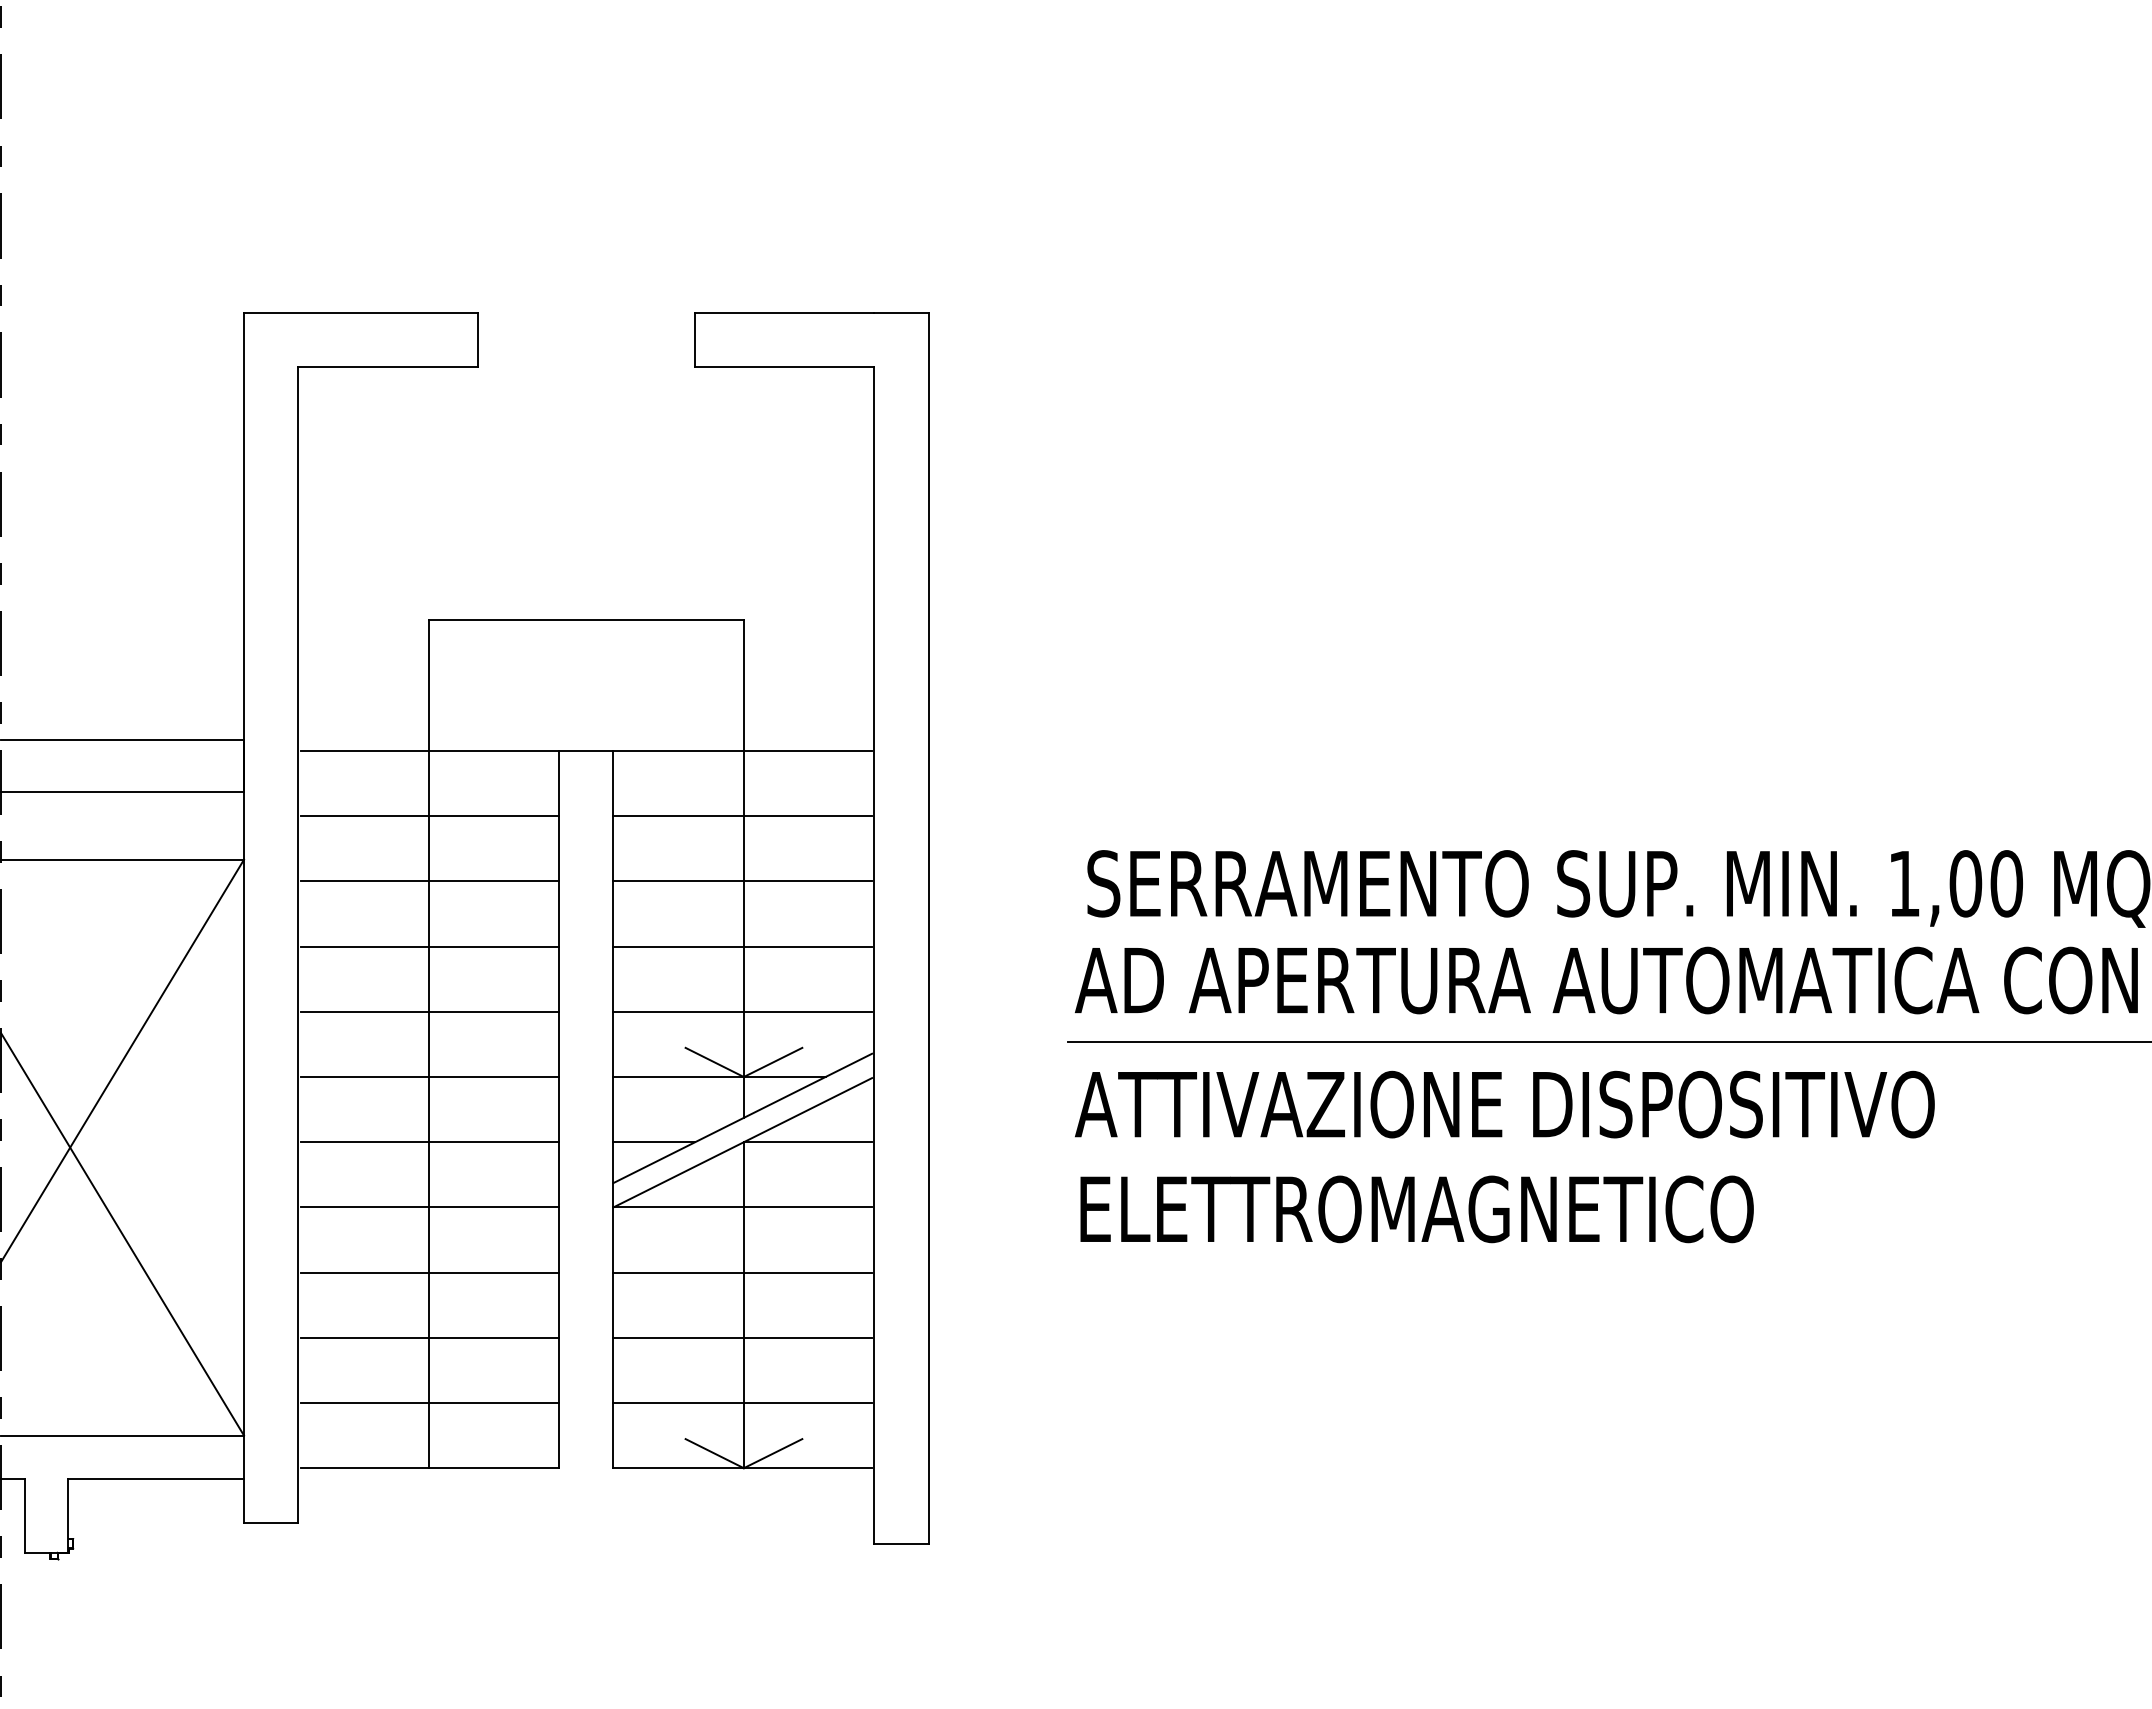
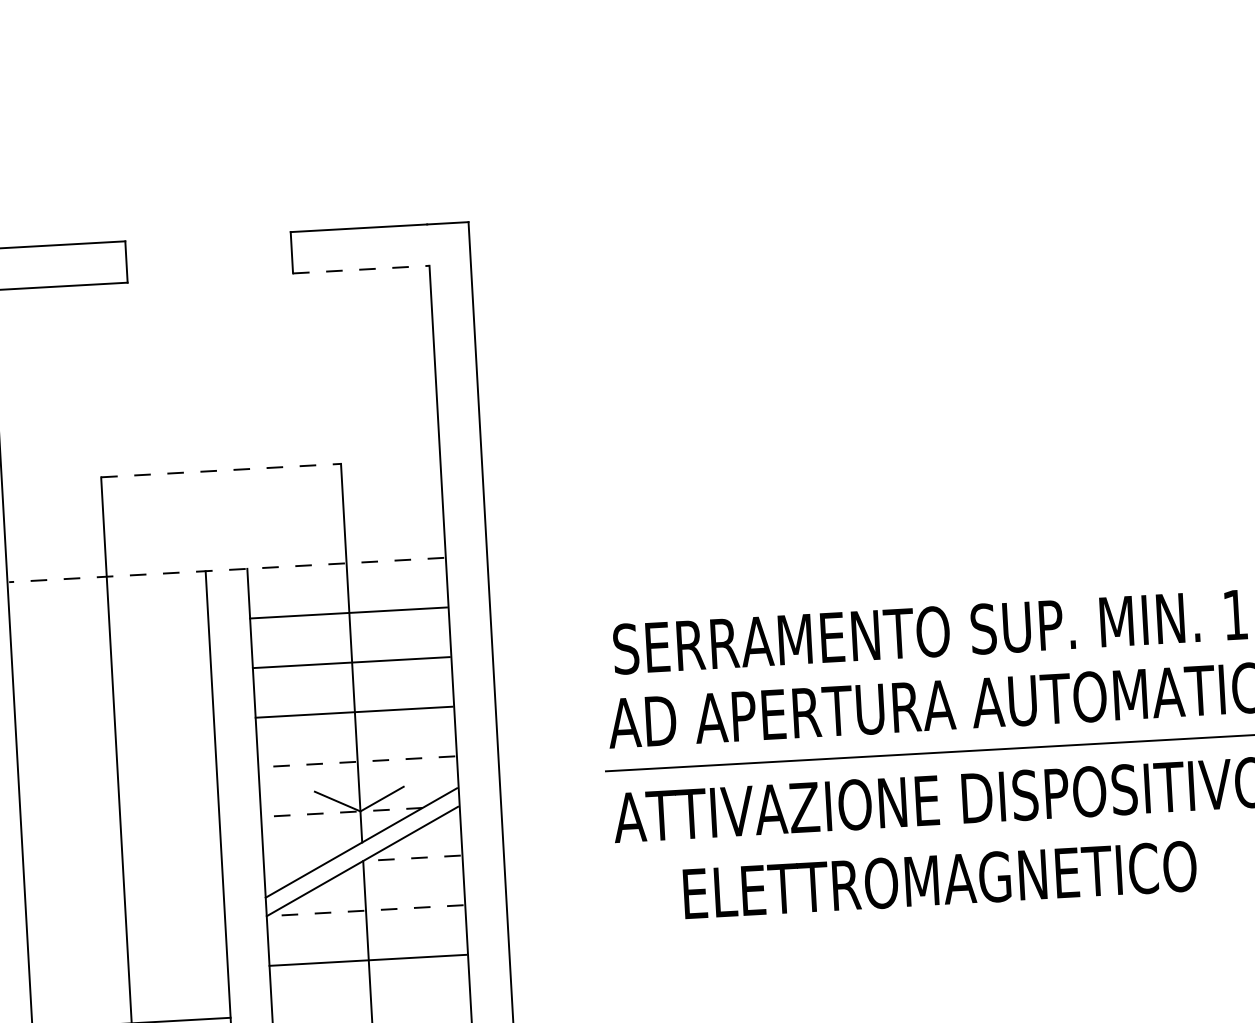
line: (784, 367) -> (361, 269), solid -> dashed
line: (586, 620) -> (221, 470), solid -> dashed
line: (586, 751) -> (226, 570), solid -> dashed
line: (429, 816) -> (110, 626), removed
line: (429, 881) -> (112, 675), removed
line: (429, 946) -> (115, 725), removed
line: (429, 1011) -> (118, 774), removed
line: (742, 1011) -> (356, 761), solid -> dashed
line: (429, 1077) -> (121, 825), removed
line: (719, 1077) -> (341, 812), solid -> dashed
line: (429, 1142) -> (123, 874), removed
line: (654, 1142) -> (295, 865), removed
line: (807, 1142) -> (411, 858), solid -> dashed
line: (429, 1207) -> (126, 924), removed
line: (742, 1207) -> (364, 910), solid -> dashed
text: (1416, 1209) -> (939, 880), moved
line: (429, 1272) -> (129, 973), removed
line: (742, 1337) -> (370, 1009), removed

